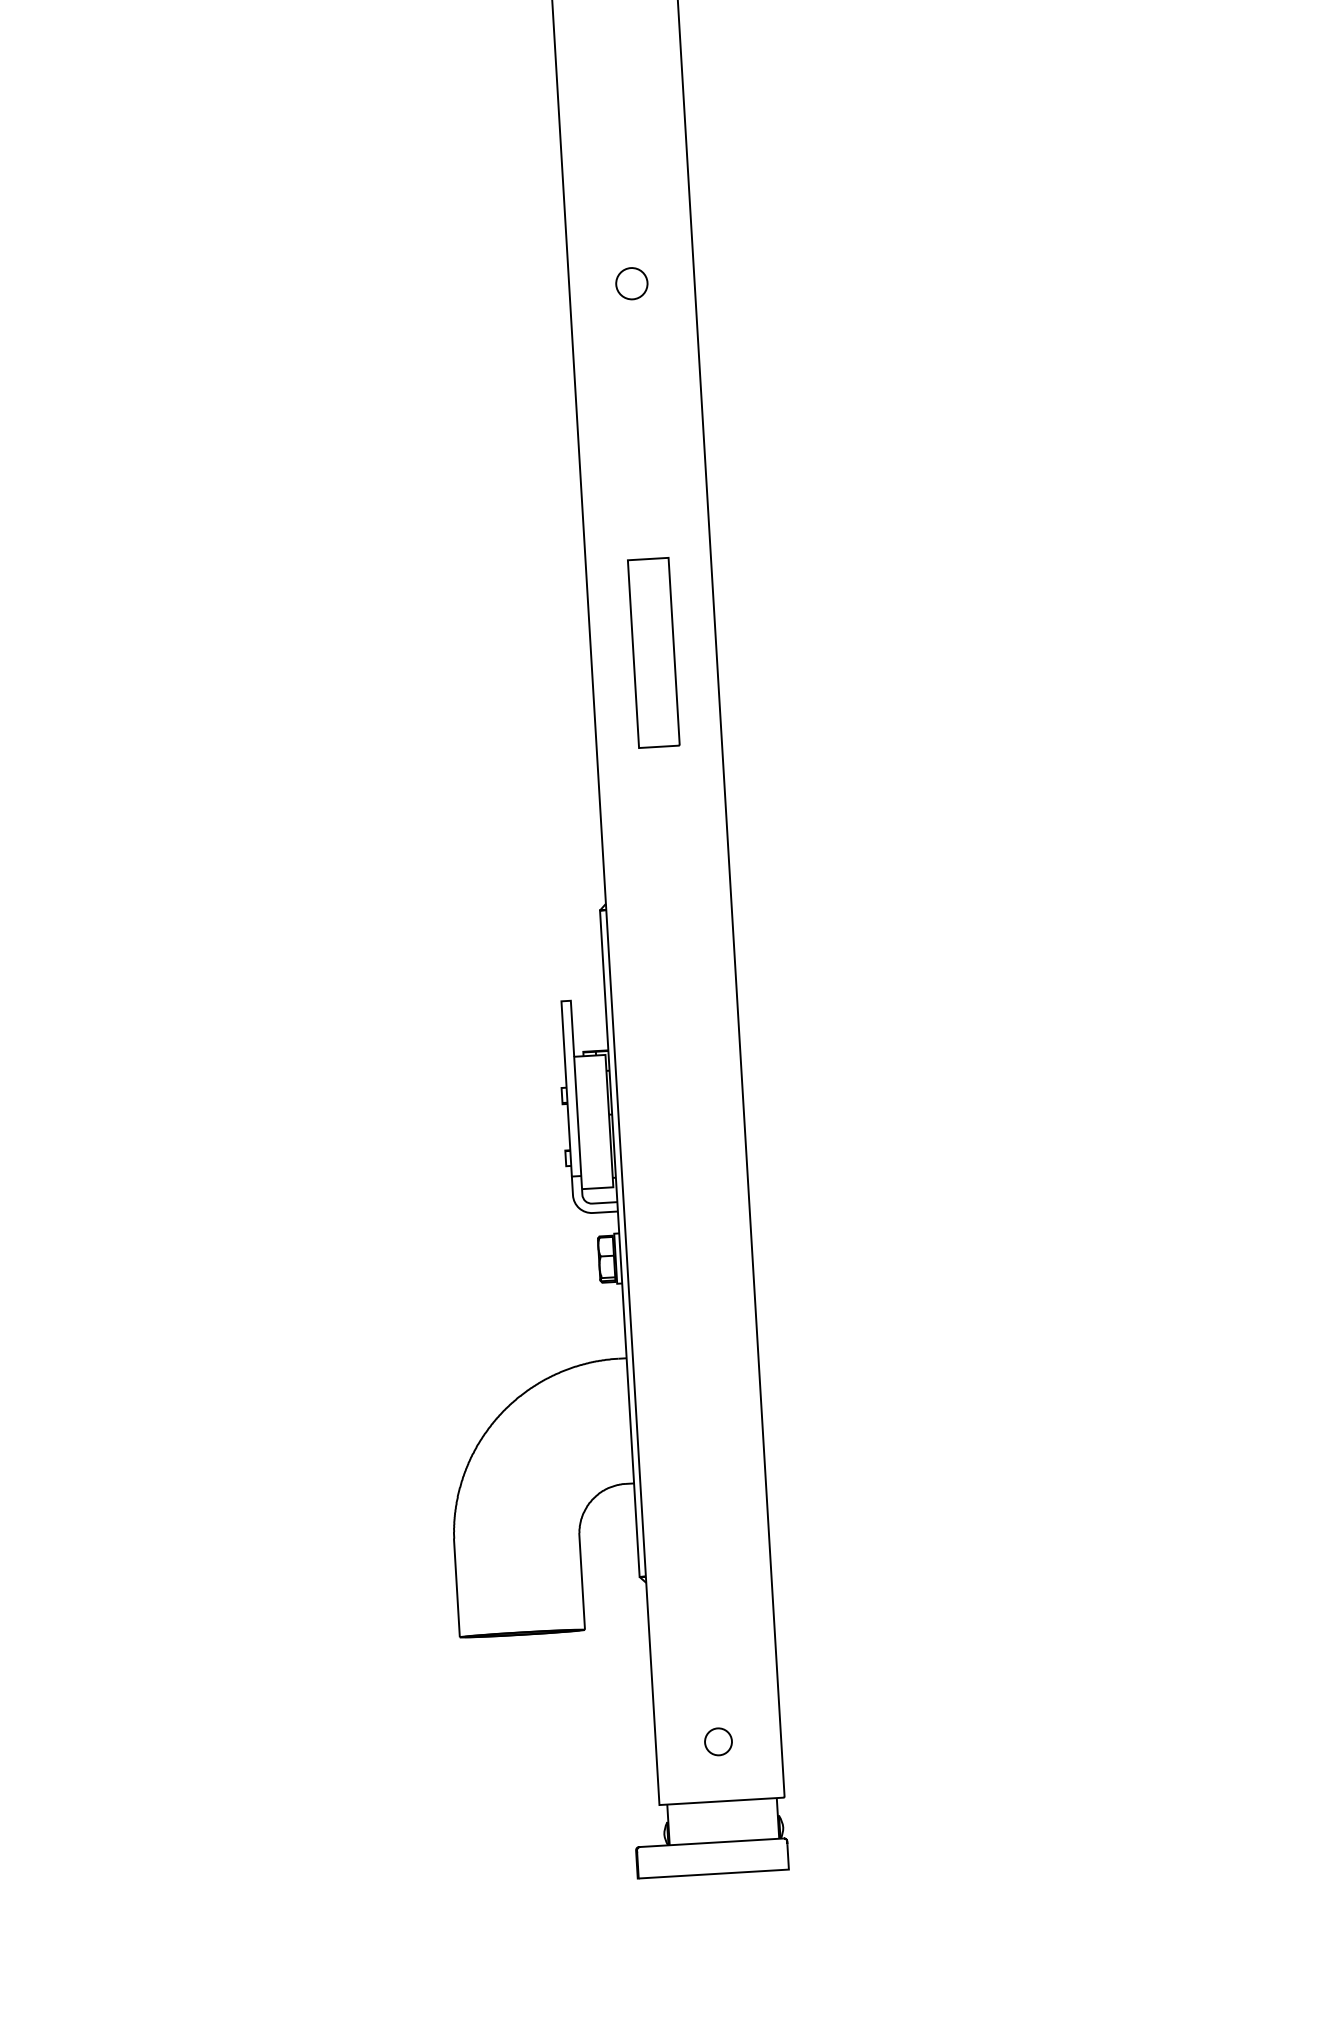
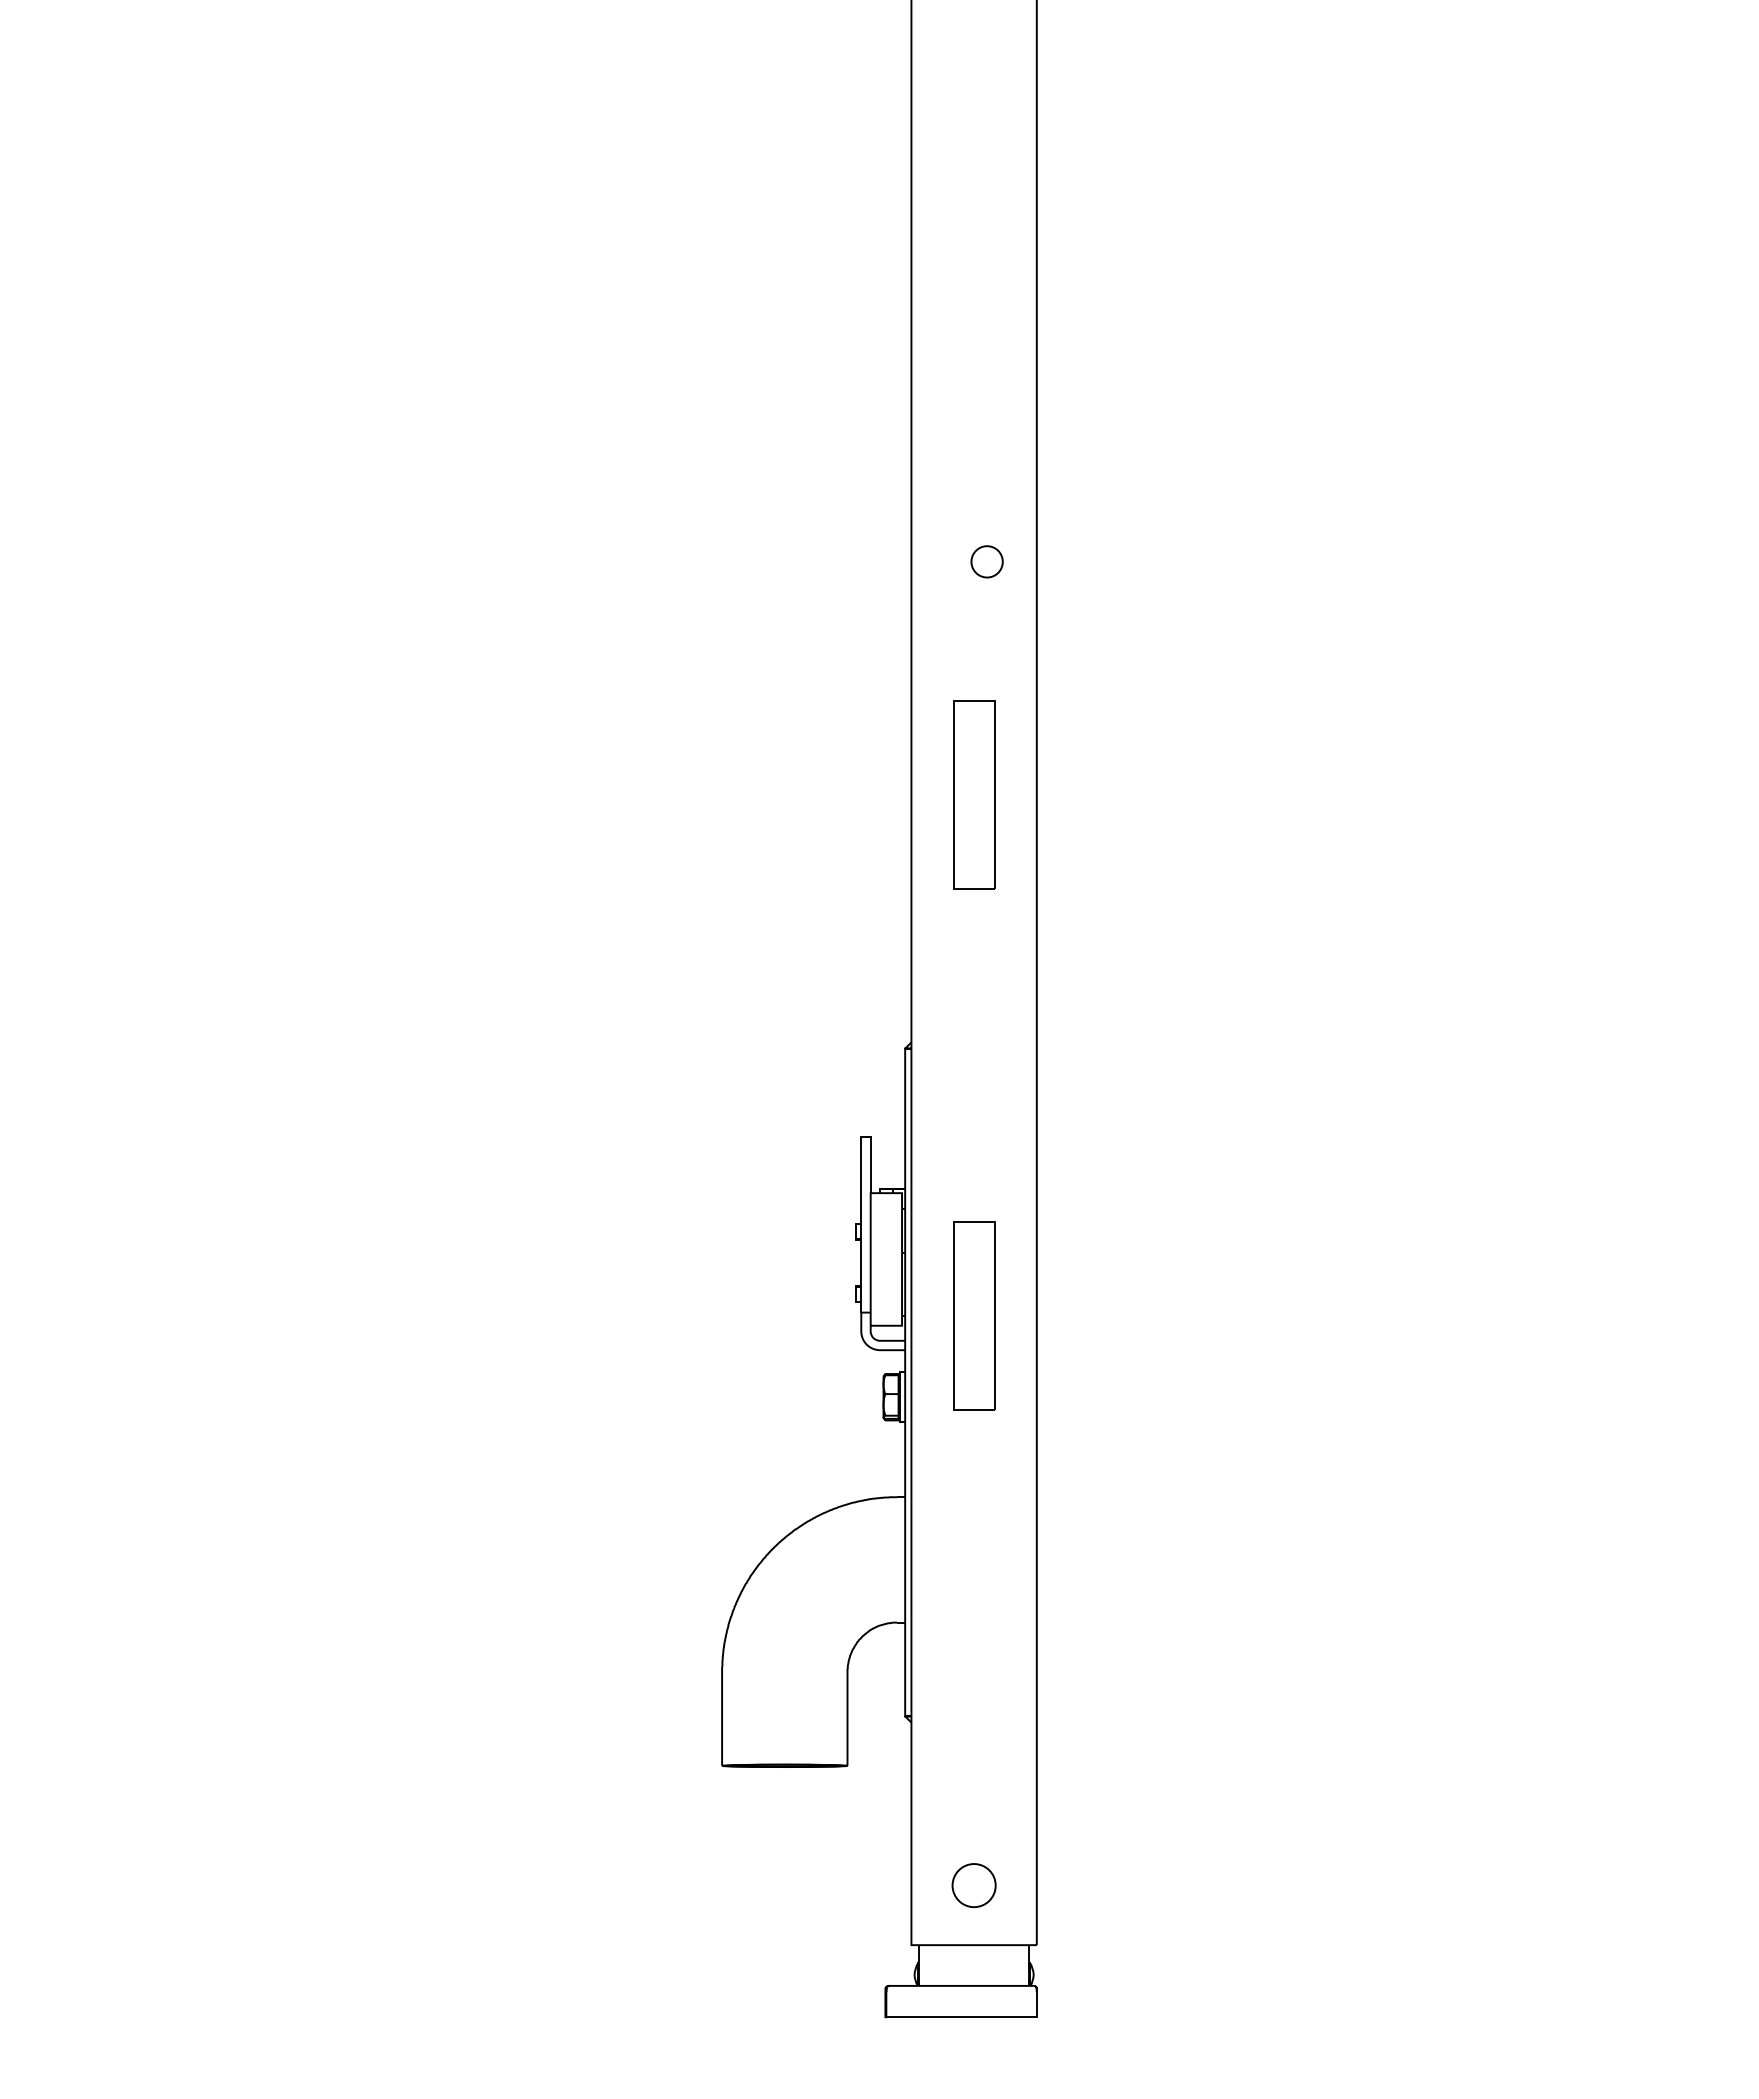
circle: (631, 283) -> (986, 561), moved
part: (685, 1172) -> (974, 1315), added
circle: (717, 1741) -> (973, 1885), size x1.6

